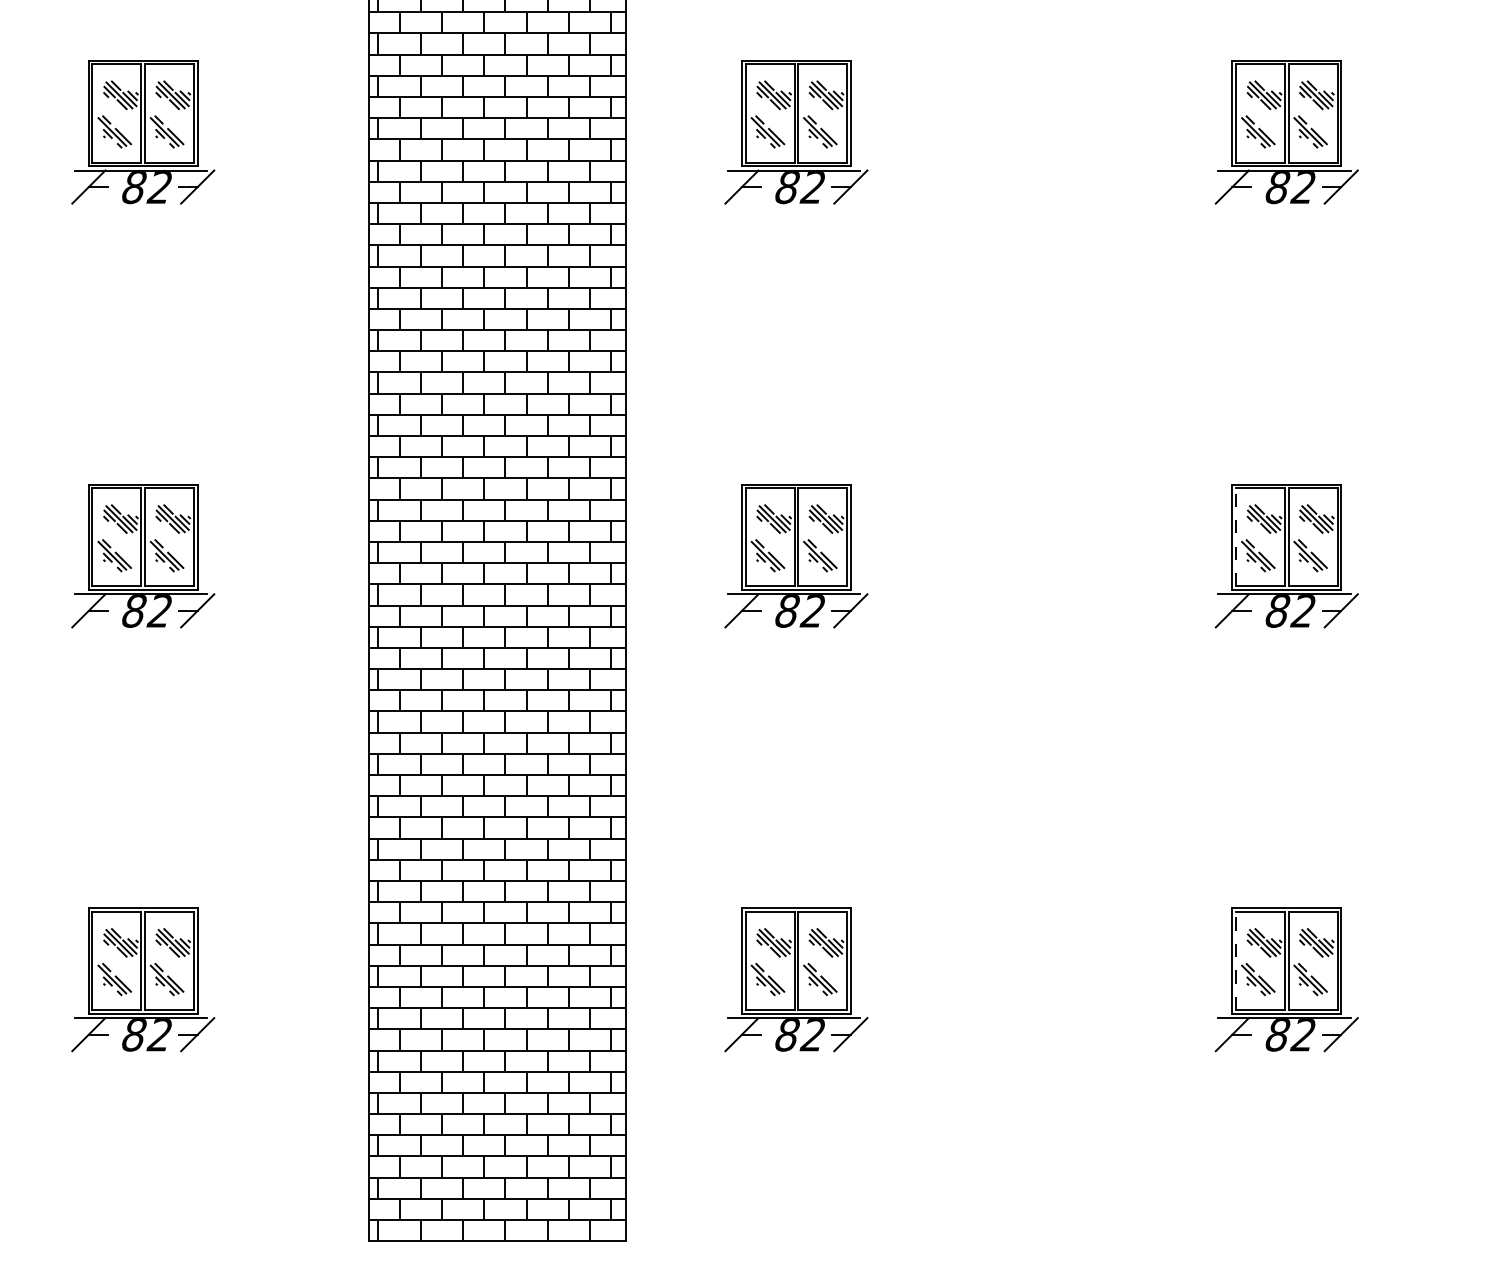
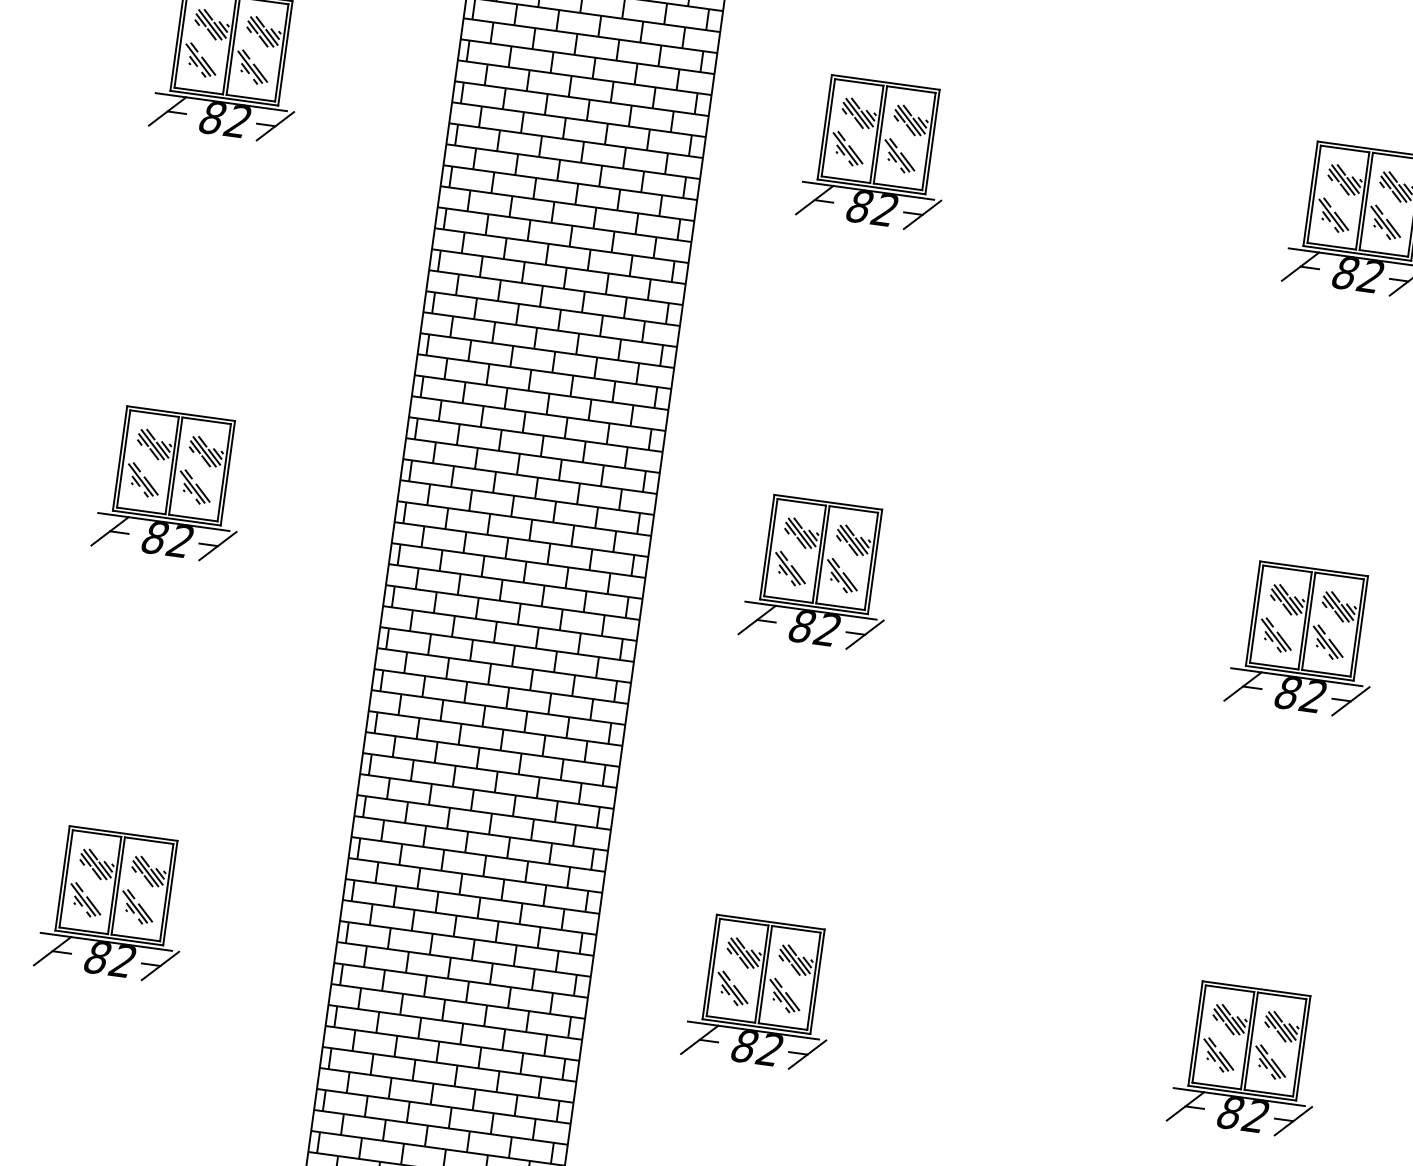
line: (1236, 536) -> (1257, 613), dashed -> solid
line: (1236, 960) -> (1199, 1033), dashed -> solid

